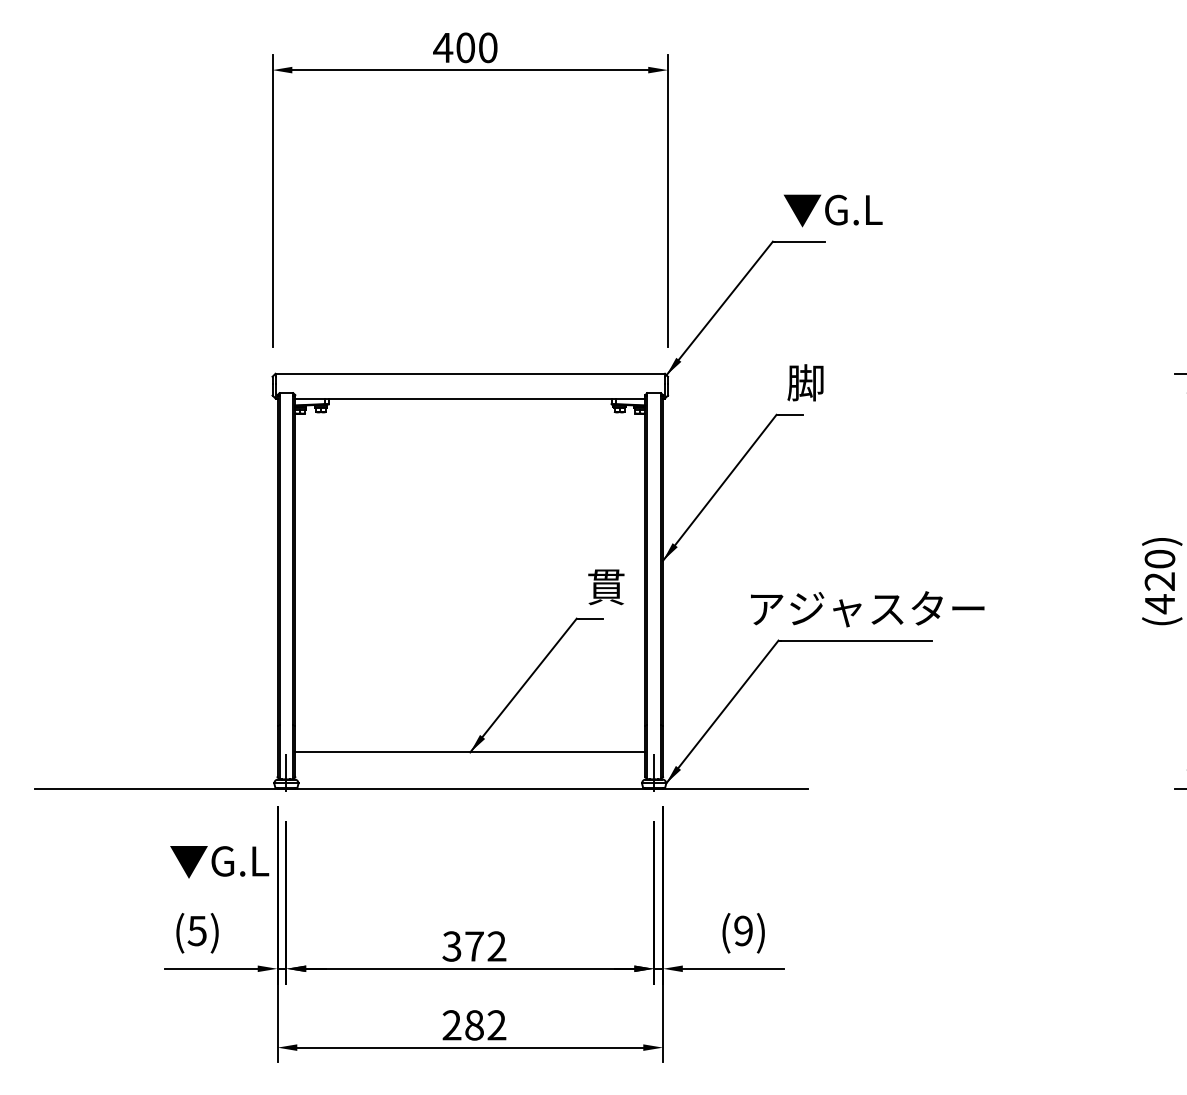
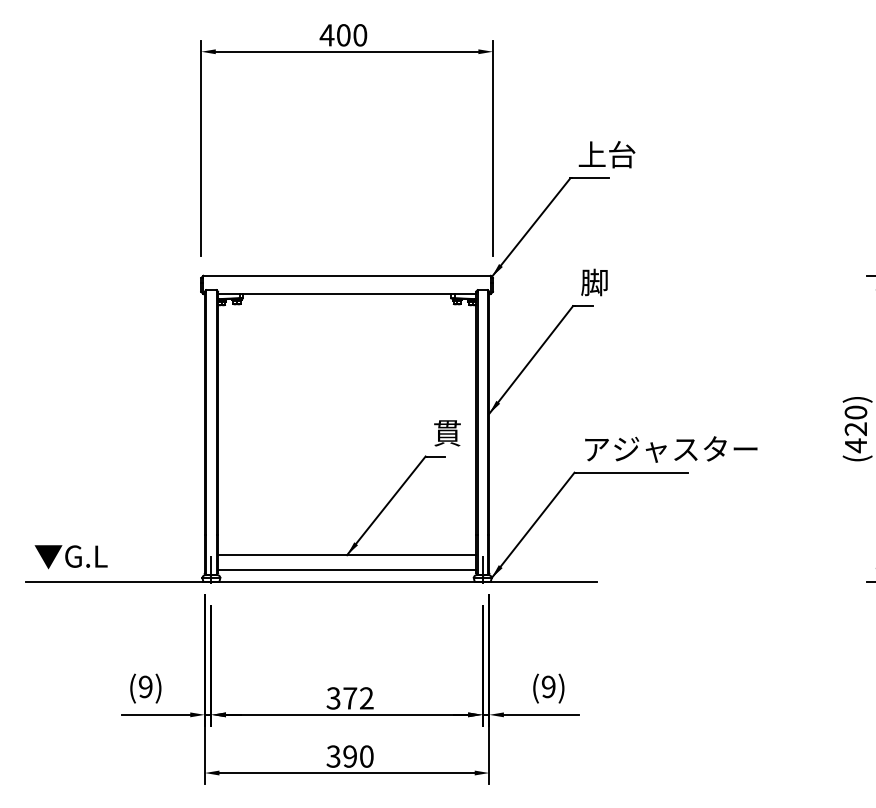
text: (832, 209) -> (614, 154), ▼G.L -> 上台
text: (867, 609) -> (671, 449), moved
line: (469, 771) -> (346, 569), added
text: (218, 862) -> (70, 557), moved
text: (197, 930) -> (145, 686), (5) -> (9)
text: (473, 1025) -> (349, 756), 282 -> 390

